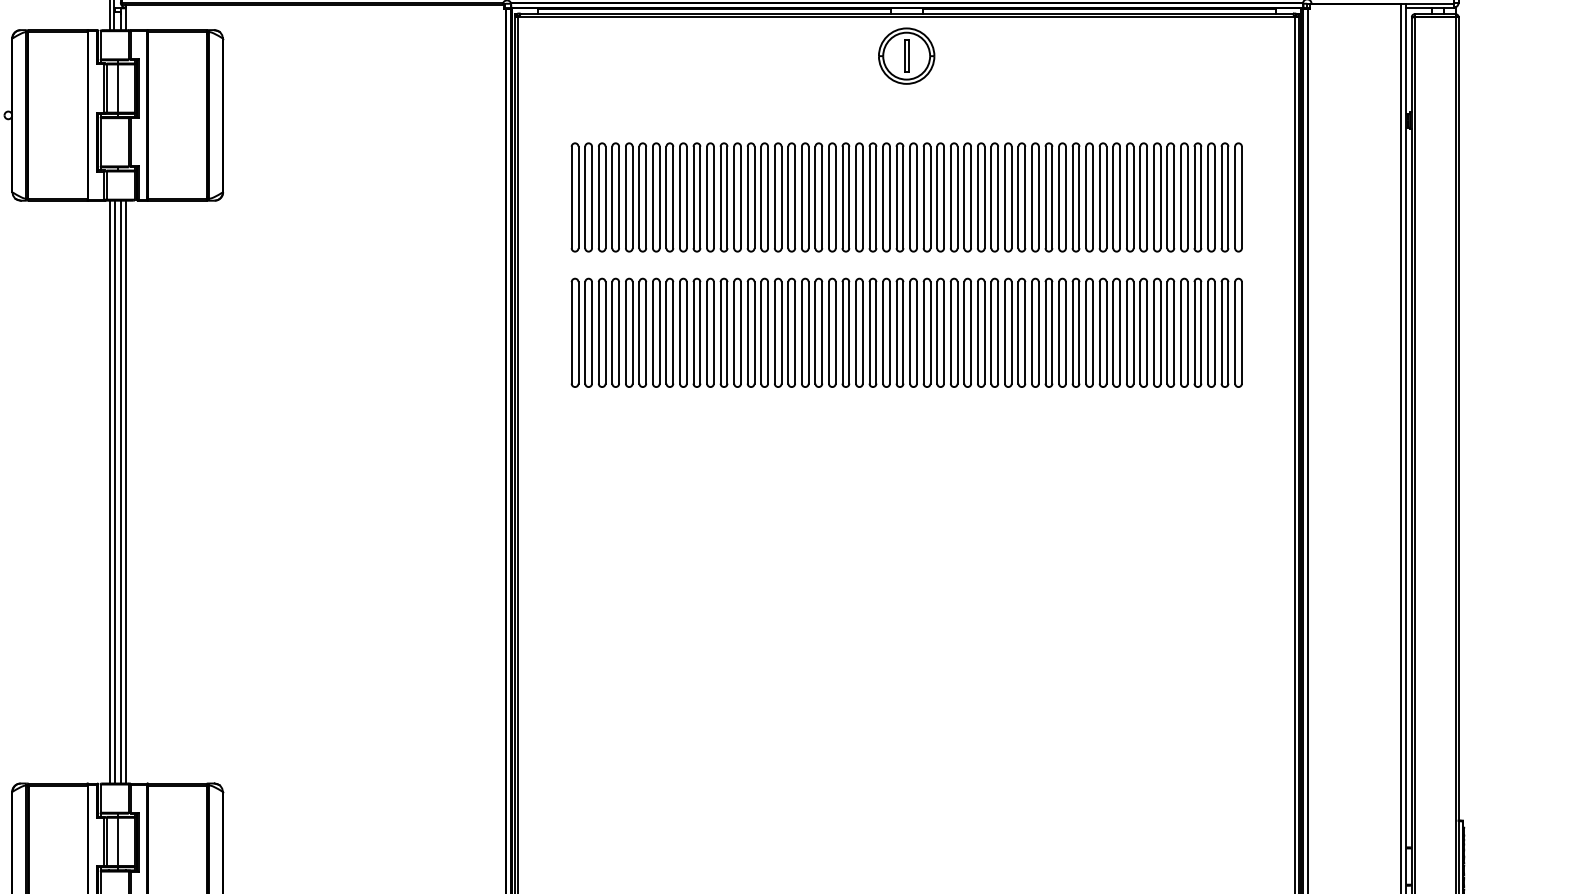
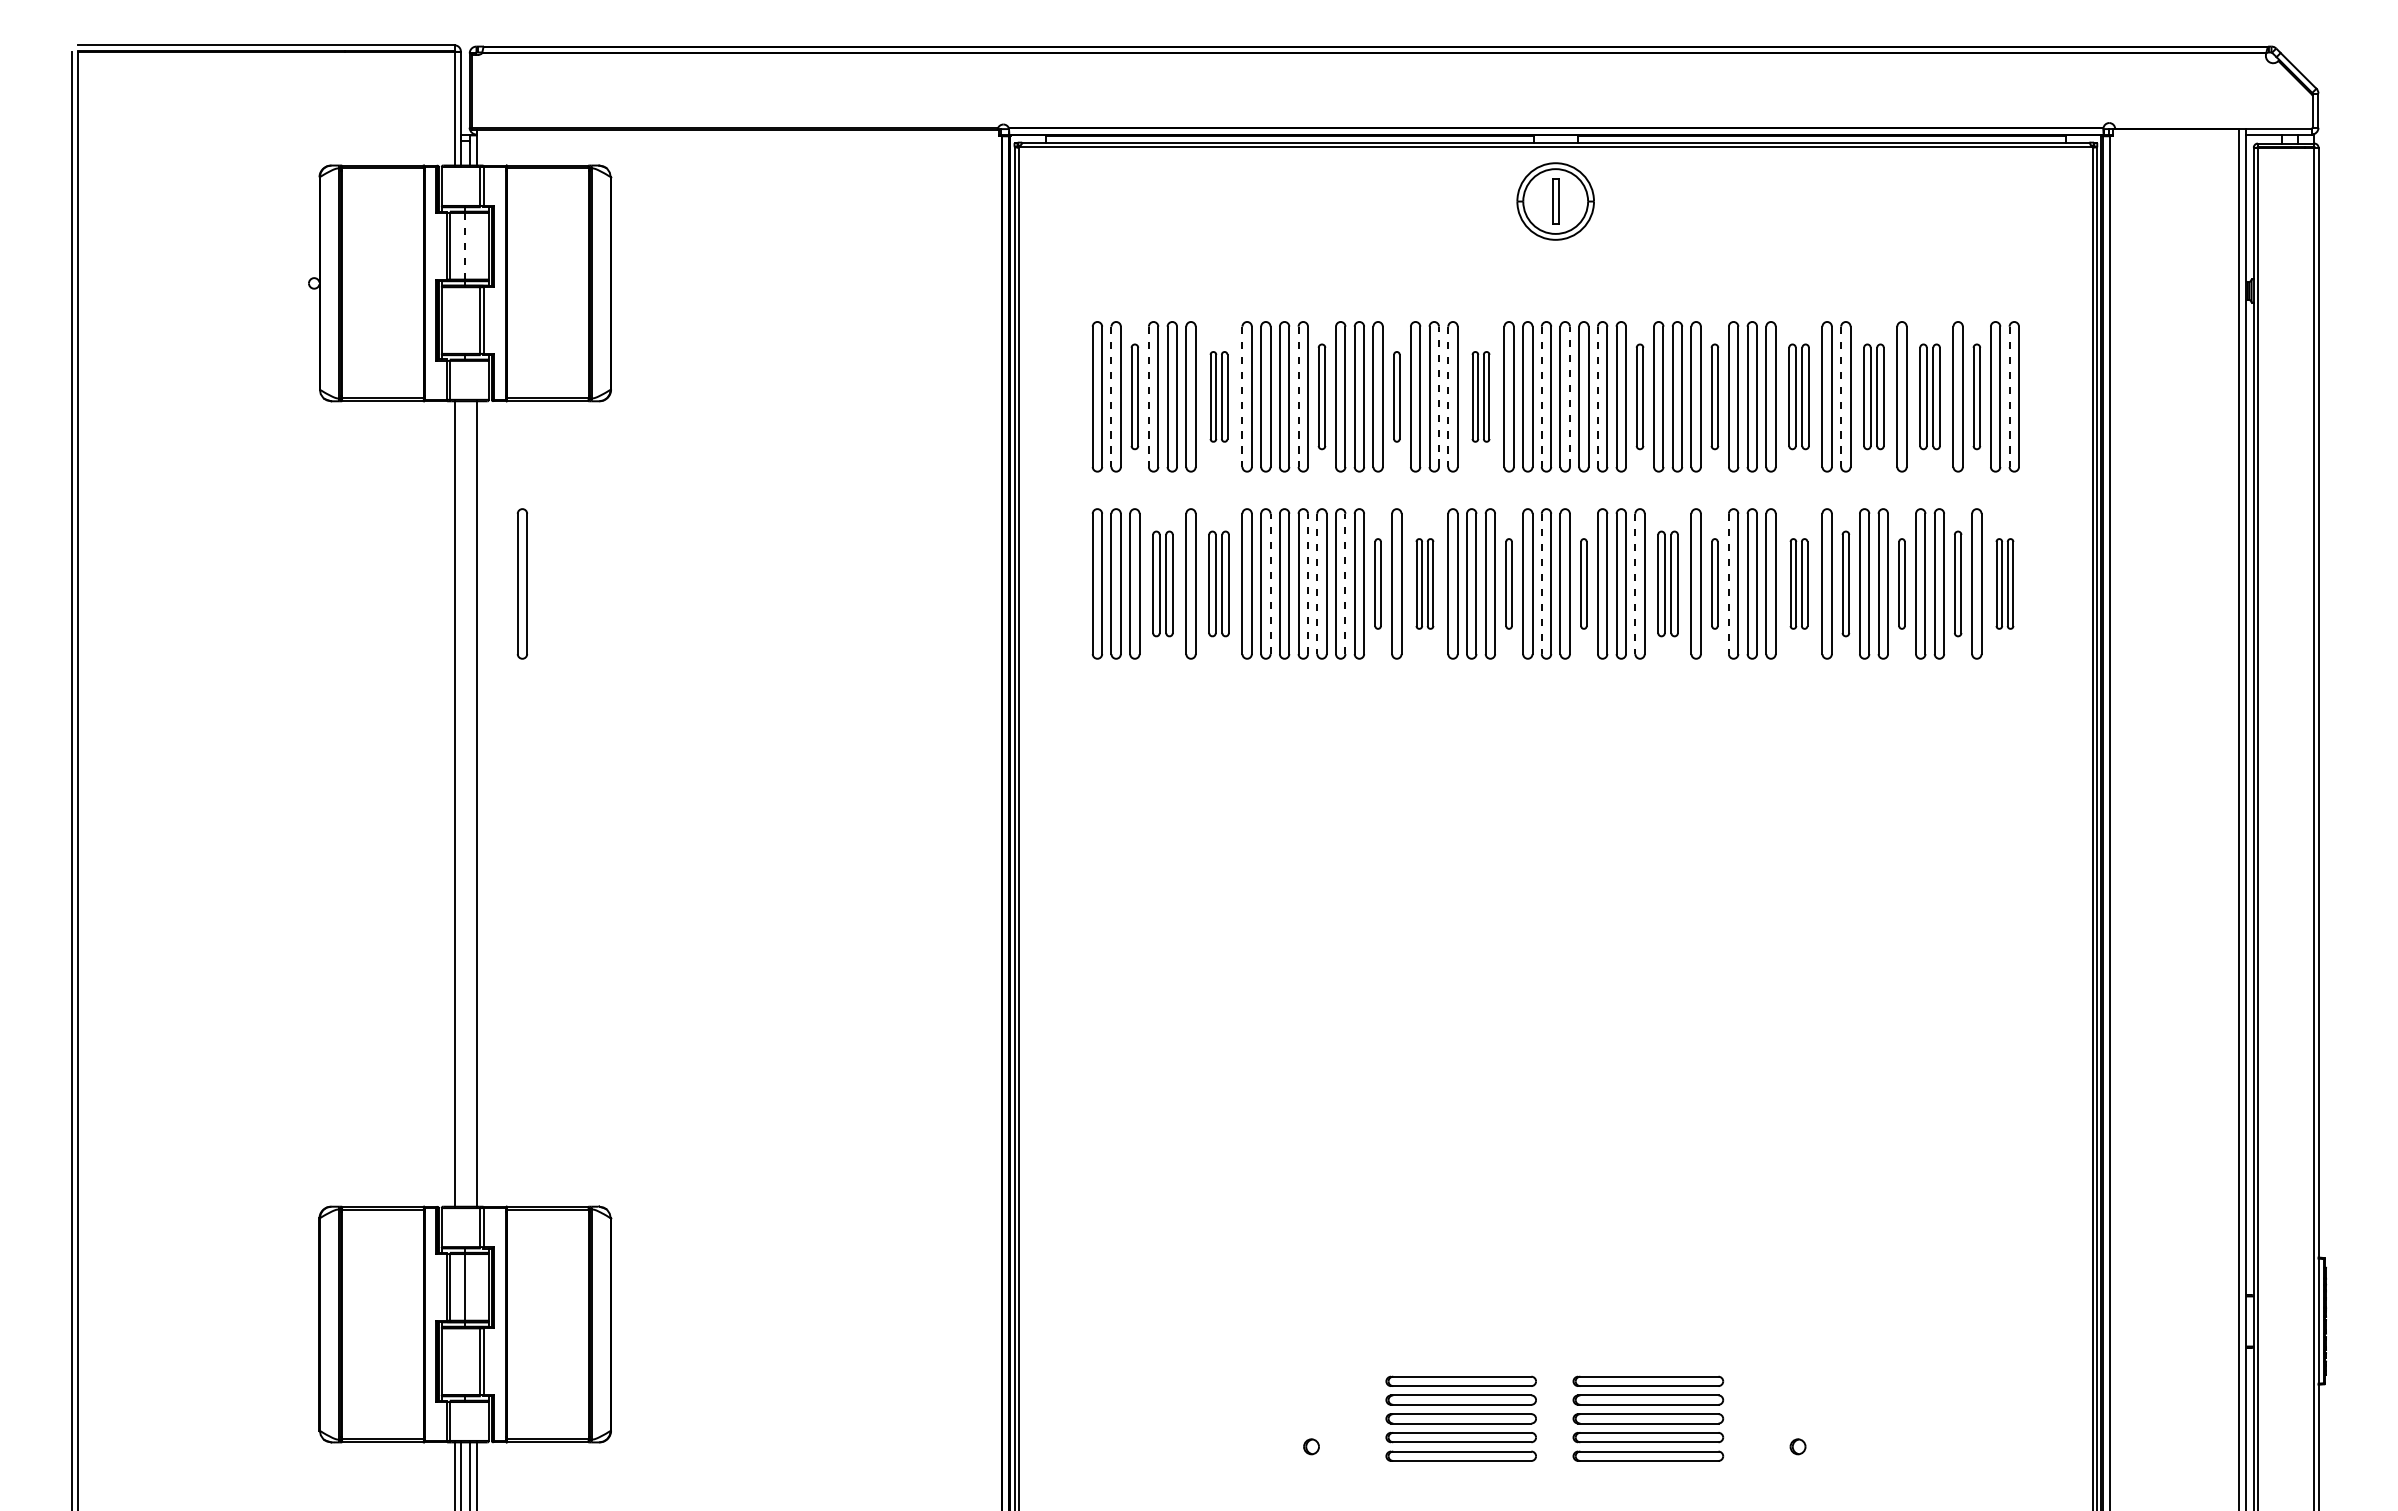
line: (117, 88) -> (465, 246), solid -> dashed
line: (585, 197) -> (1111, 397), solid -> dashed
part: (601, 197) -> (1134, 396), size x0.7
line: (612, 197) -> (1148, 397), solid -> dashed
part: (662, 197) -> (1218, 396), size x0.6
line: (680, 197) -> (1242, 397), solid -> dashed
line: (720, 197) -> (1298, 397), solid -> dashed
part: (737, 197) -> (1321, 396), size x0.7
part: (791, 197) -> (1396, 396), size x0.6
line: (822, 197) -> (1439, 396), solid -> dashed
line: (829, 197) -> (1448, 397), solid -> dashed
part: (852, 197) -> (1480, 396), size x0.6
line: (896, 197) -> (1541, 397), solid -> dashed
line: (916, 197) -> (1569, 396), solid -> dashed
line: (936, 197) -> (1597, 397), solid -> dashed
part: (967, 197) -> (1639, 396), size x0.7
part: (1021, 197) -> (1714, 396), size x0.7
part: (1082, 197) -> (1798, 396), size x0.7
line: (1113, 197) -> (1841, 397), solid -> dashed
part: (1136, 197) -> (1873, 396), size x0.7
part: (1177, 197) -> (1929, 396), size x0.7
part: (1211, 197) -> (1976, 396), size x0.7
line: (1235, 197) -> (2009, 397), solid -> dashed
part: (158, 332) -> (521, 583), added
part: (622, 332) -> (1162, 583), size x0.7
part: (662, 332) -> (1218, 583), size x0.7
line: (700, 332) -> (1270, 583), solid -> dashed
line: (727, 332) -> (1308, 583), solid -> dashed
line: (754, 332) -> (1345, 583), solid -> dashed
part: (777, 332) -> (1377, 583), size x0.6
part: (811, 332) -> (1424, 583), size x0.6
part: (872, 332) -> (1508, 583), size x0.6
part: (926, 332) -> (1583, 583), size x0.6
part: (987, 332) -> (1667, 583), size x0.7
part: (1021, 332) -> (1714, 583), size x0.6
part: (1082, 332) -> (1798, 583), size x0.6
part: (1116, 332) -> (1845, 583), size x0.7
part: (1156, 332) -> (1901, 583), size x0.6
part: (1197, 332) -> (1957, 583), size x0.7
part: (1231, 332) -> (2004, 583), size x0.6
line: (734, 333) -> (1317, 584), solid -> dashed
line: (896, 333) -> (1541, 584), solid -> dashed
line: (964, 333) -> (1635, 584), solid -> dashed
line: (1031, 333) -> (1728, 584), solid -> dashed
line: (114, 491) -> (460, 803), removed
line: (120, 491) -> (469, 803), removed

